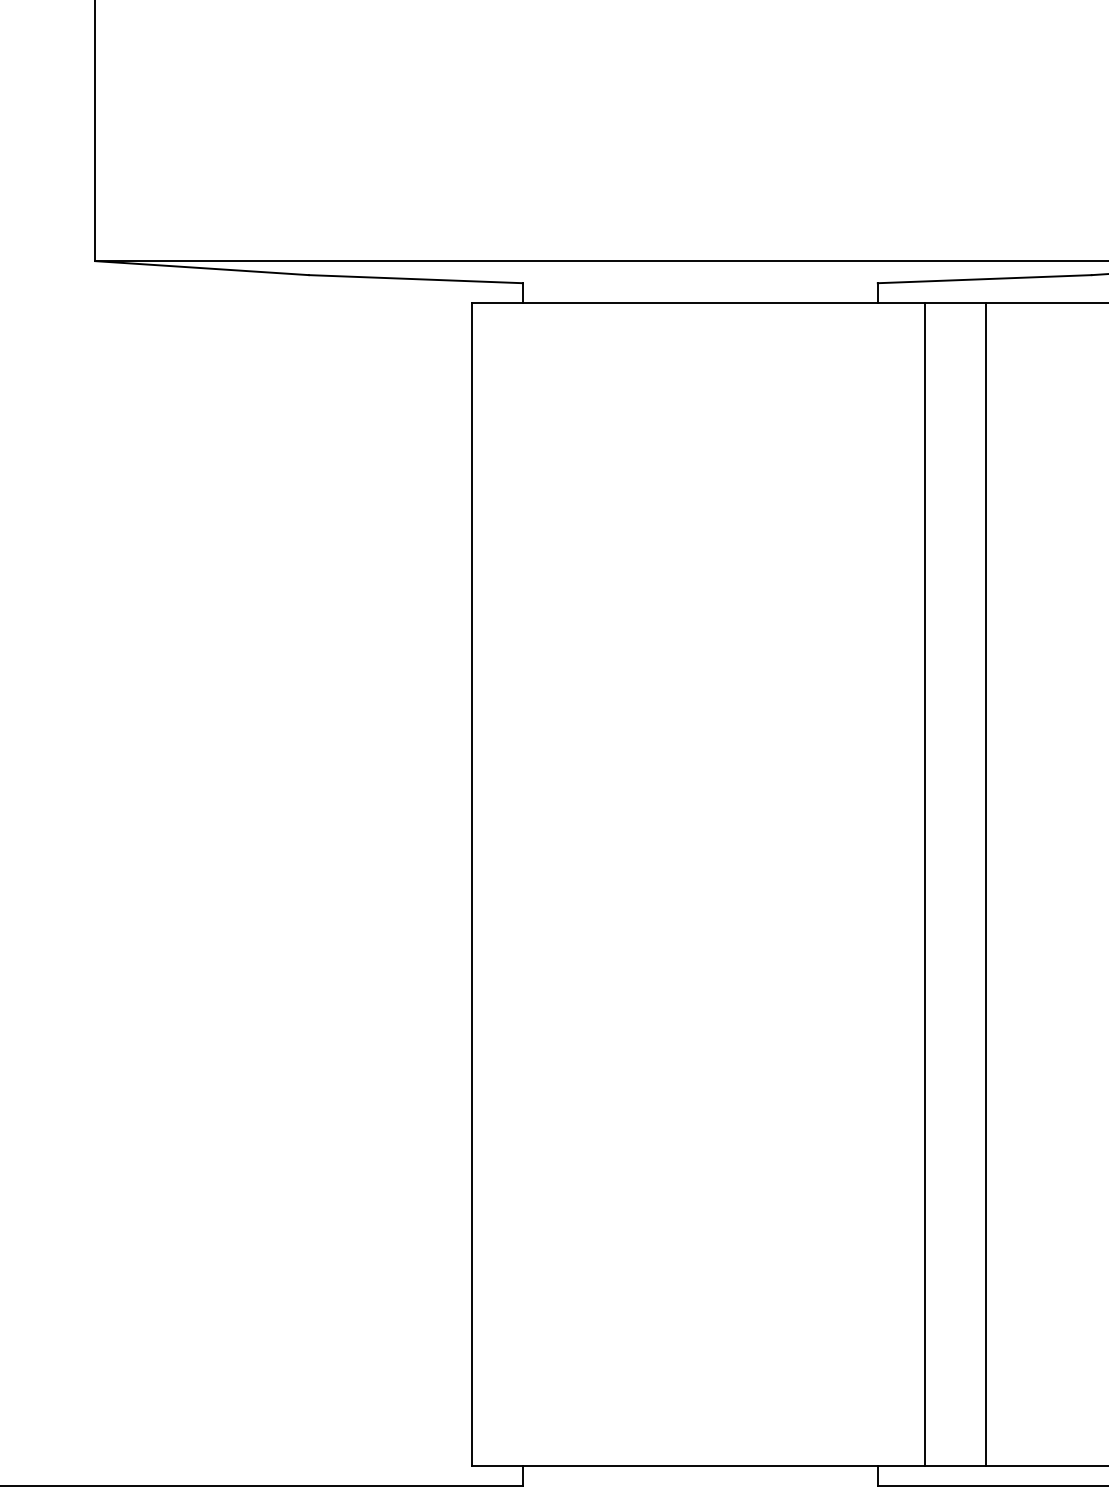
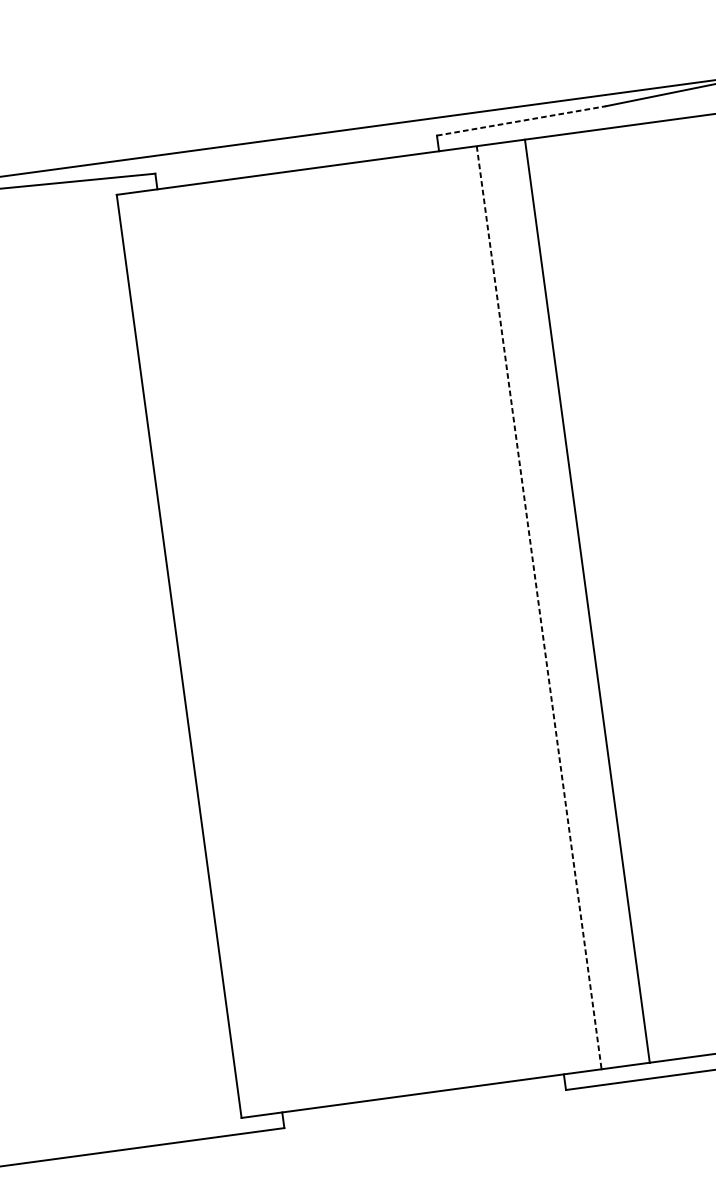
line: (985, 279) -> (522, 121), solid -> dashed
line: (925, 884) -> (539, 607), solid -> dashed

